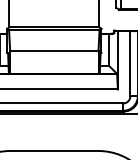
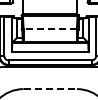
line: (54, 50) -> (50, 28), solid -> dashed
line: (54, 151) -> (50, 89), solid -> dashed

